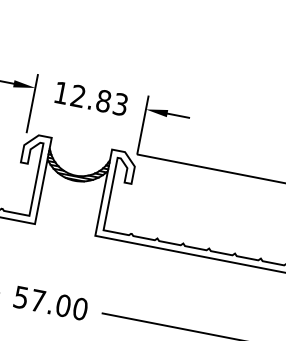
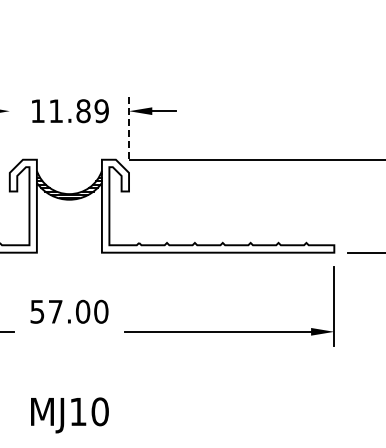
text: (99, 99) -> (78, 110), 12.83 -> 11.89
line: (32, 103) -> (9, 127), removed
line: (143, 125) -> (129, 128), solid -> dashed
text: (51, 303) -> (69, 311), moved

